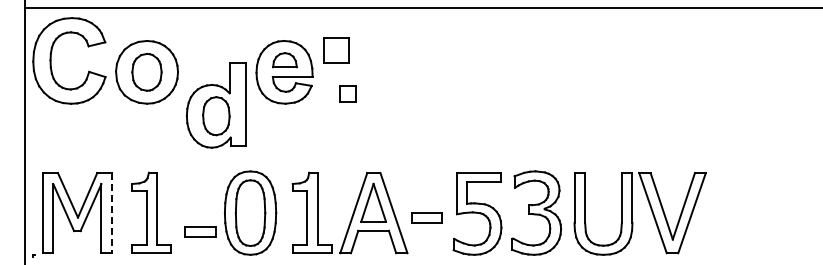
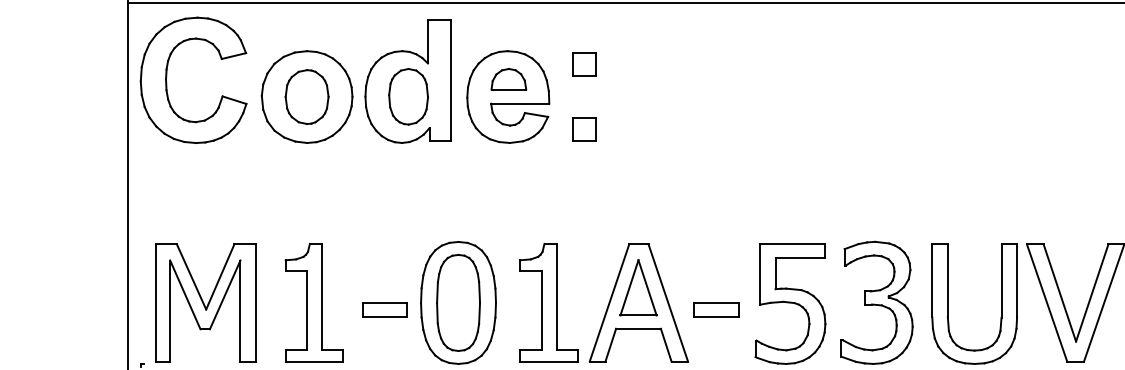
part: (336, 49) -> (584, 63), size x0.62
part: (347, 93) -> (584, 127), moved
part: (216, 105) -> (408, 81), moved
line: (112, 213) -> (256, 303), dashed -> solid
part: (200, 231) -> (385, 309), moved

